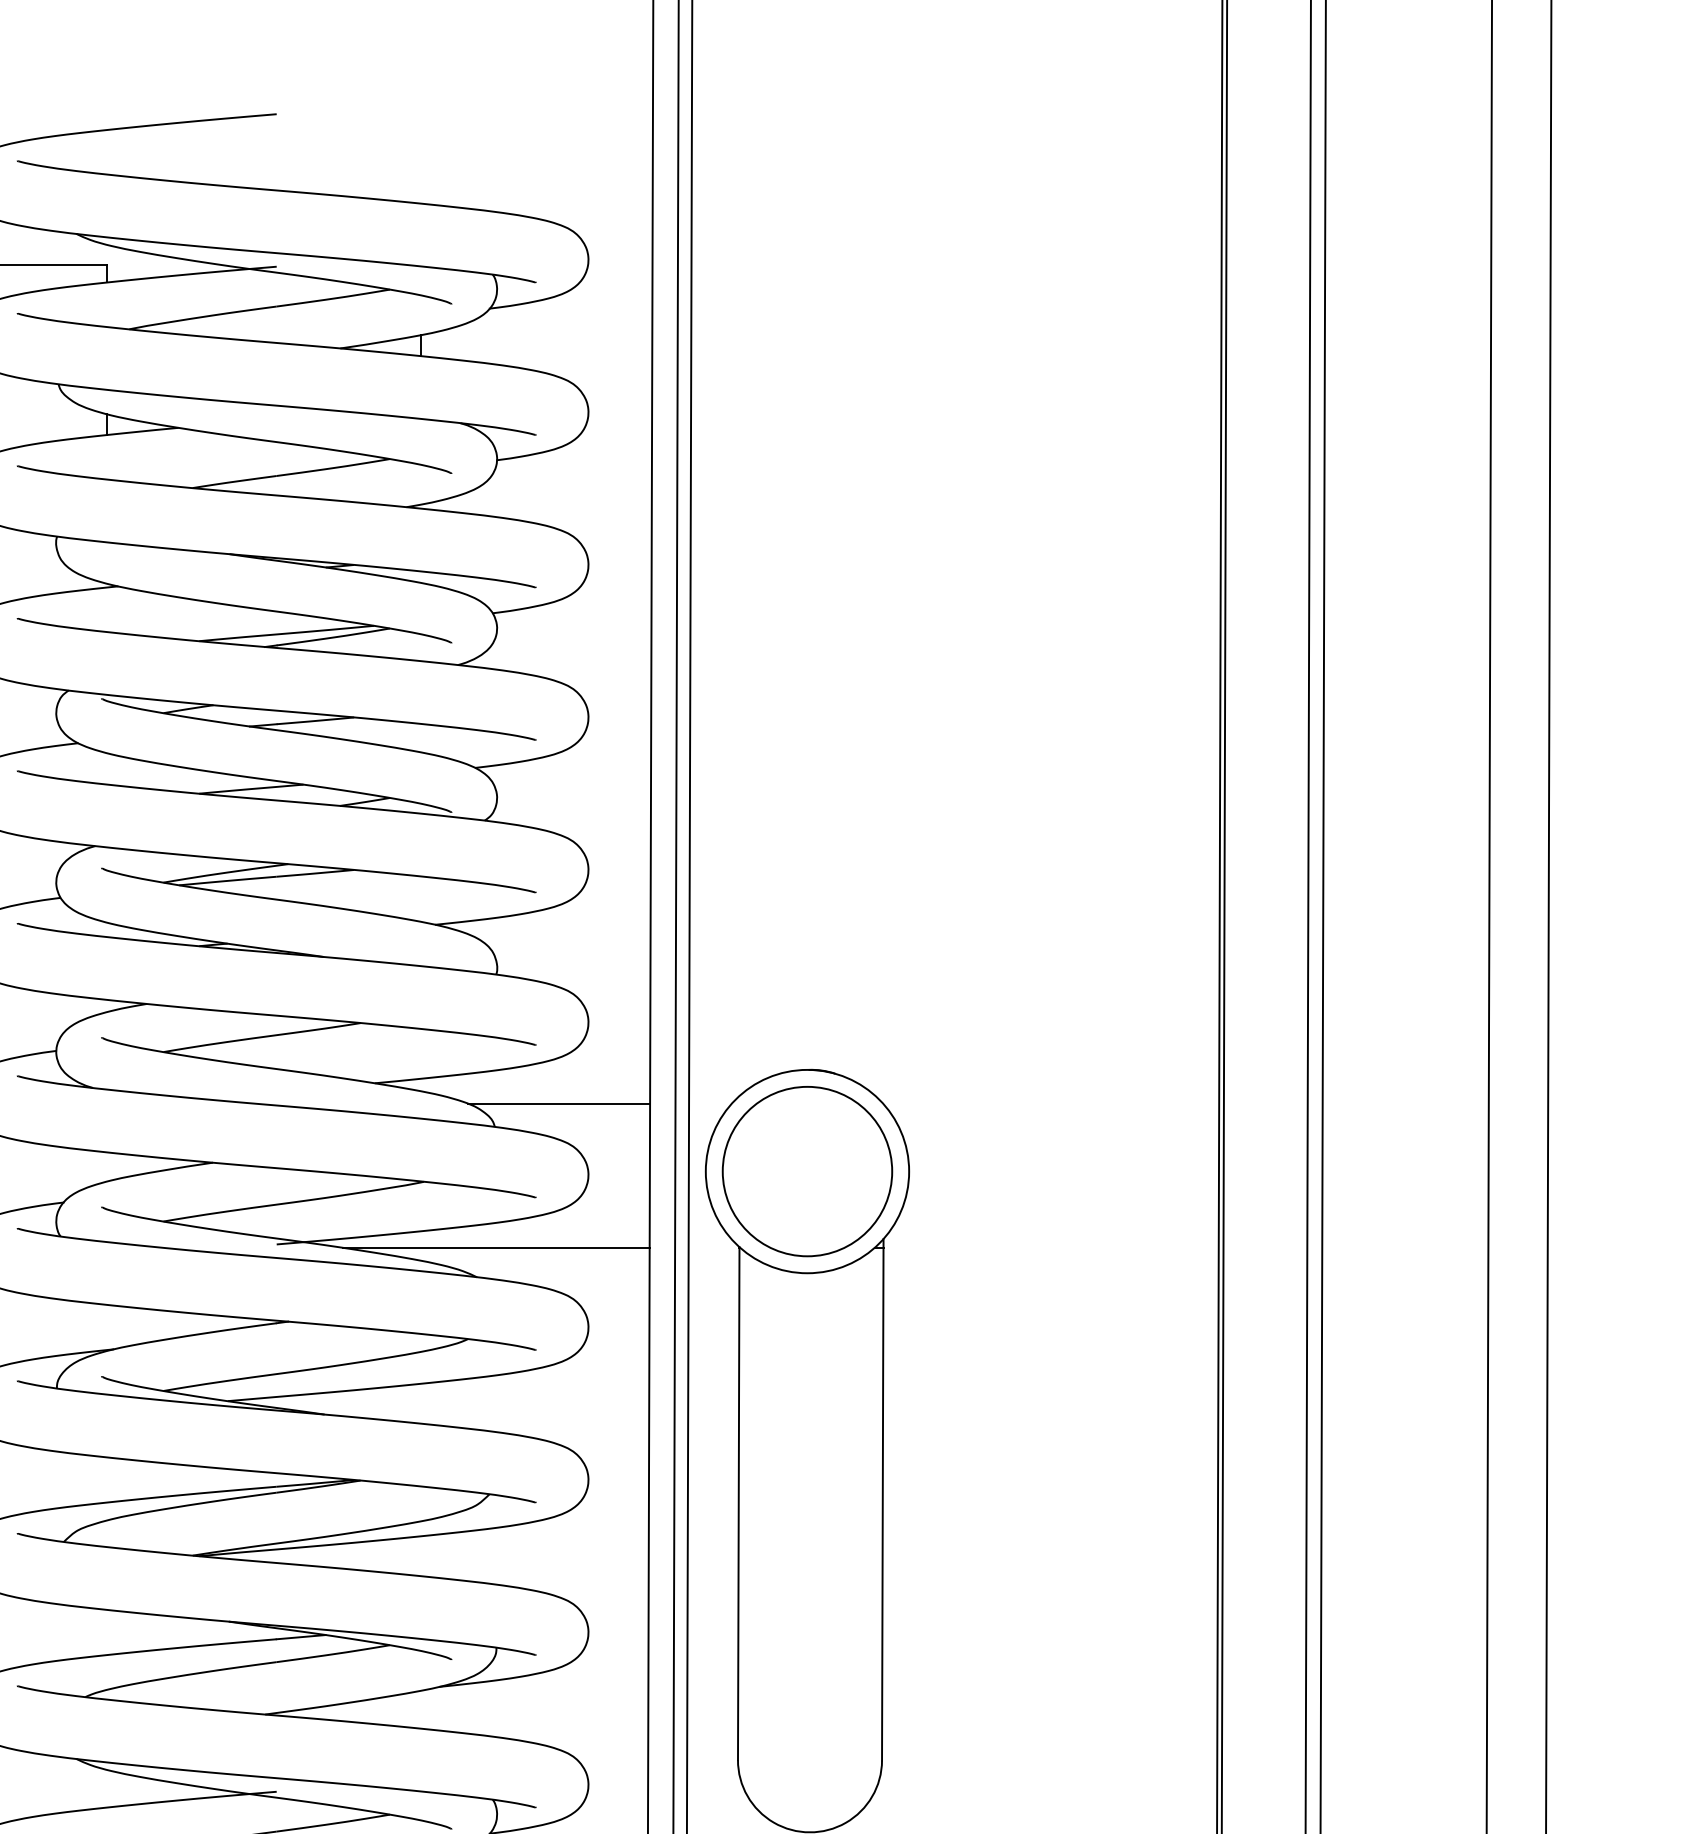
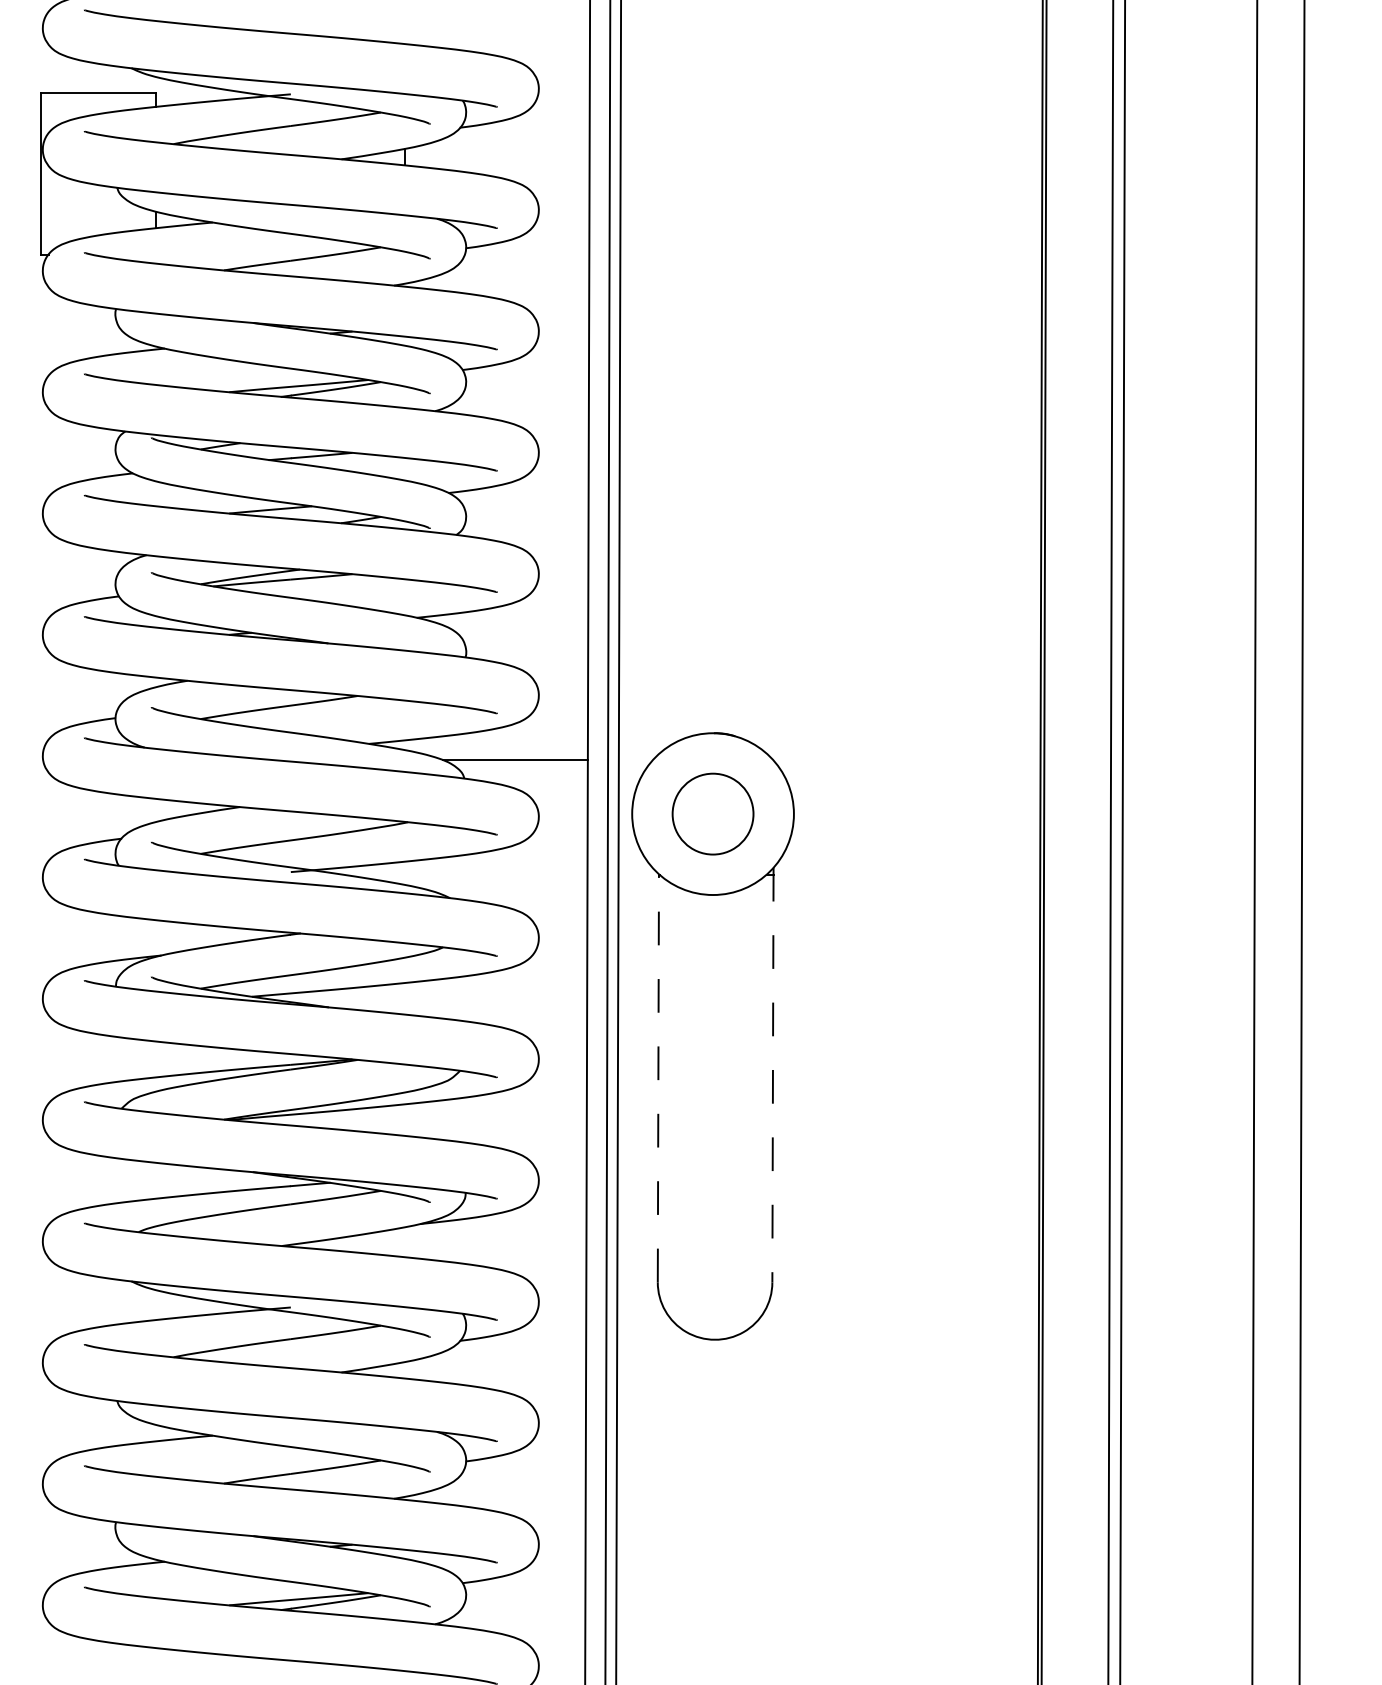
circle: (806, 1170) -> (712, 813), size x0.6
line: (496, 1247) -> (465, 874), removed
line: (882, 1500) -> (772, 1075), solid -> dashed
line: (738, 1502) -> (658, 1077), solid -> dashed

